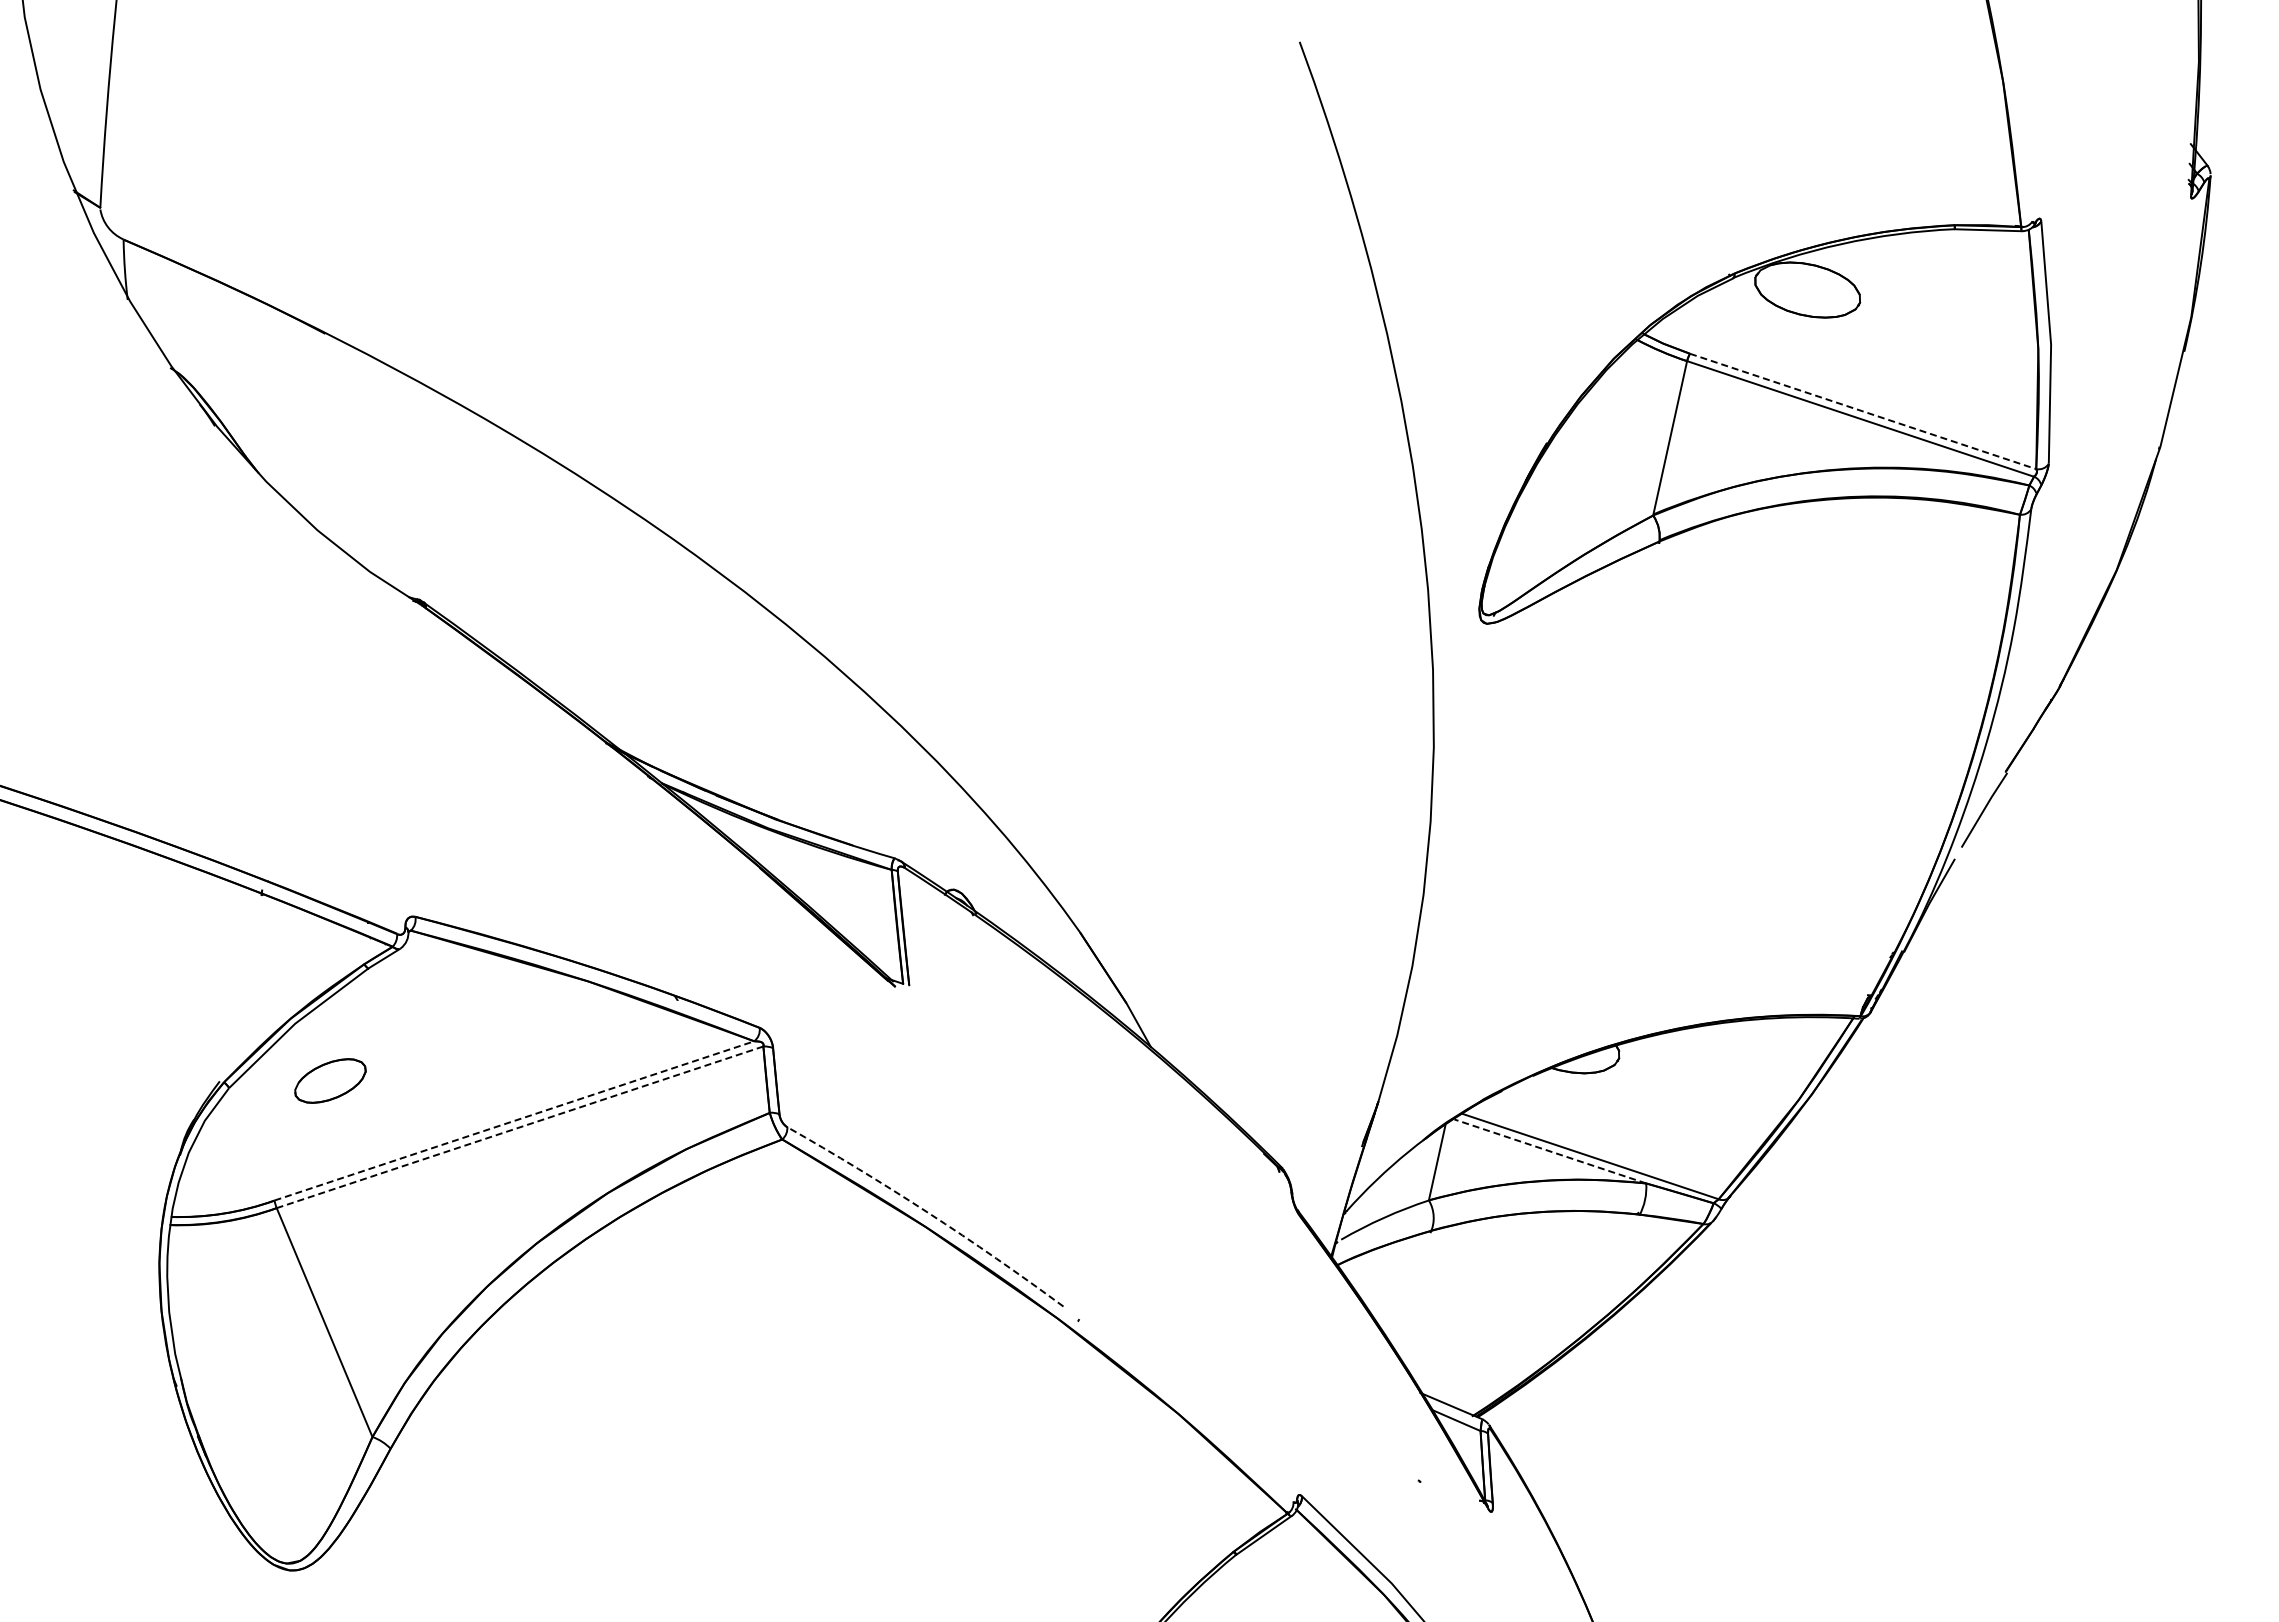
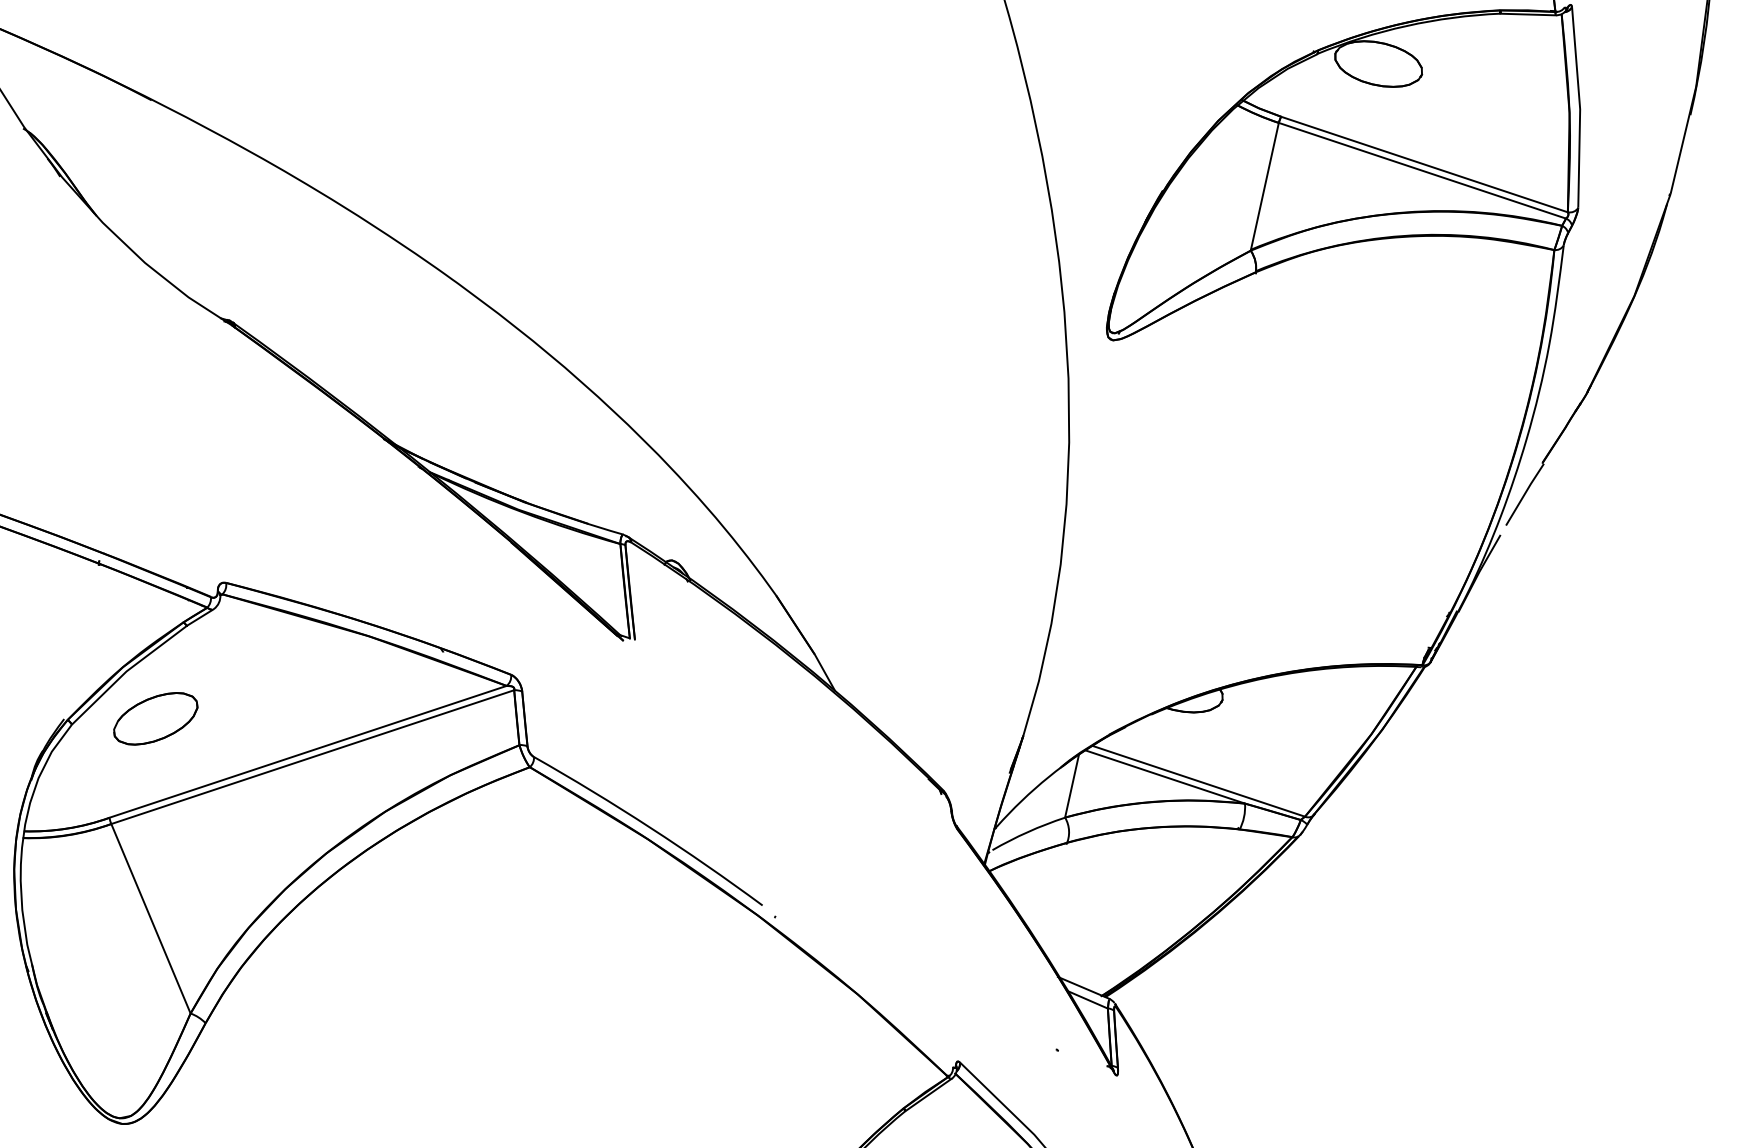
line: (1863, 411) -> (1424, 164), dashed -> solid
part: (330, 1080) -> (155, 718), size x1.43
line: (514, 1120) -> (308, 751), dashed -> solid
line: (519, 1127) -> (312, 757), dashed -> solid
line: (1549, 1151) -> (1164, 777), dashed -> solid
arc: (928, 1212) -> (650, 827), dashed -> solid

